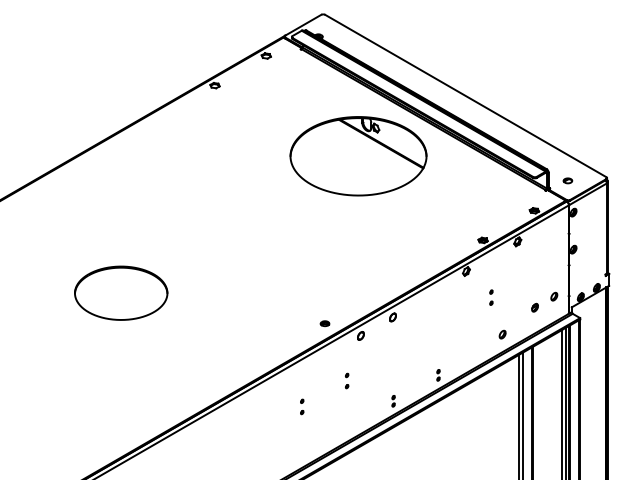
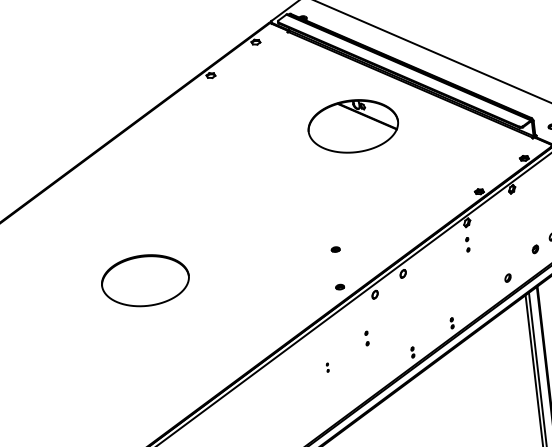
part: (358, 156) -> (353, 126), size x0.7
part: (324, 283) -> (335, 249), added
part: (491, 297) -> (467, 244), moved
part: (302, 406) -> (327, 367), size x0.6

